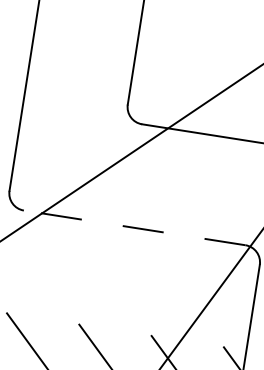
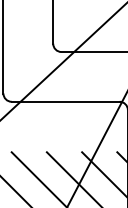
line: (134, 227) -> (65, 101), dashed -> solid

